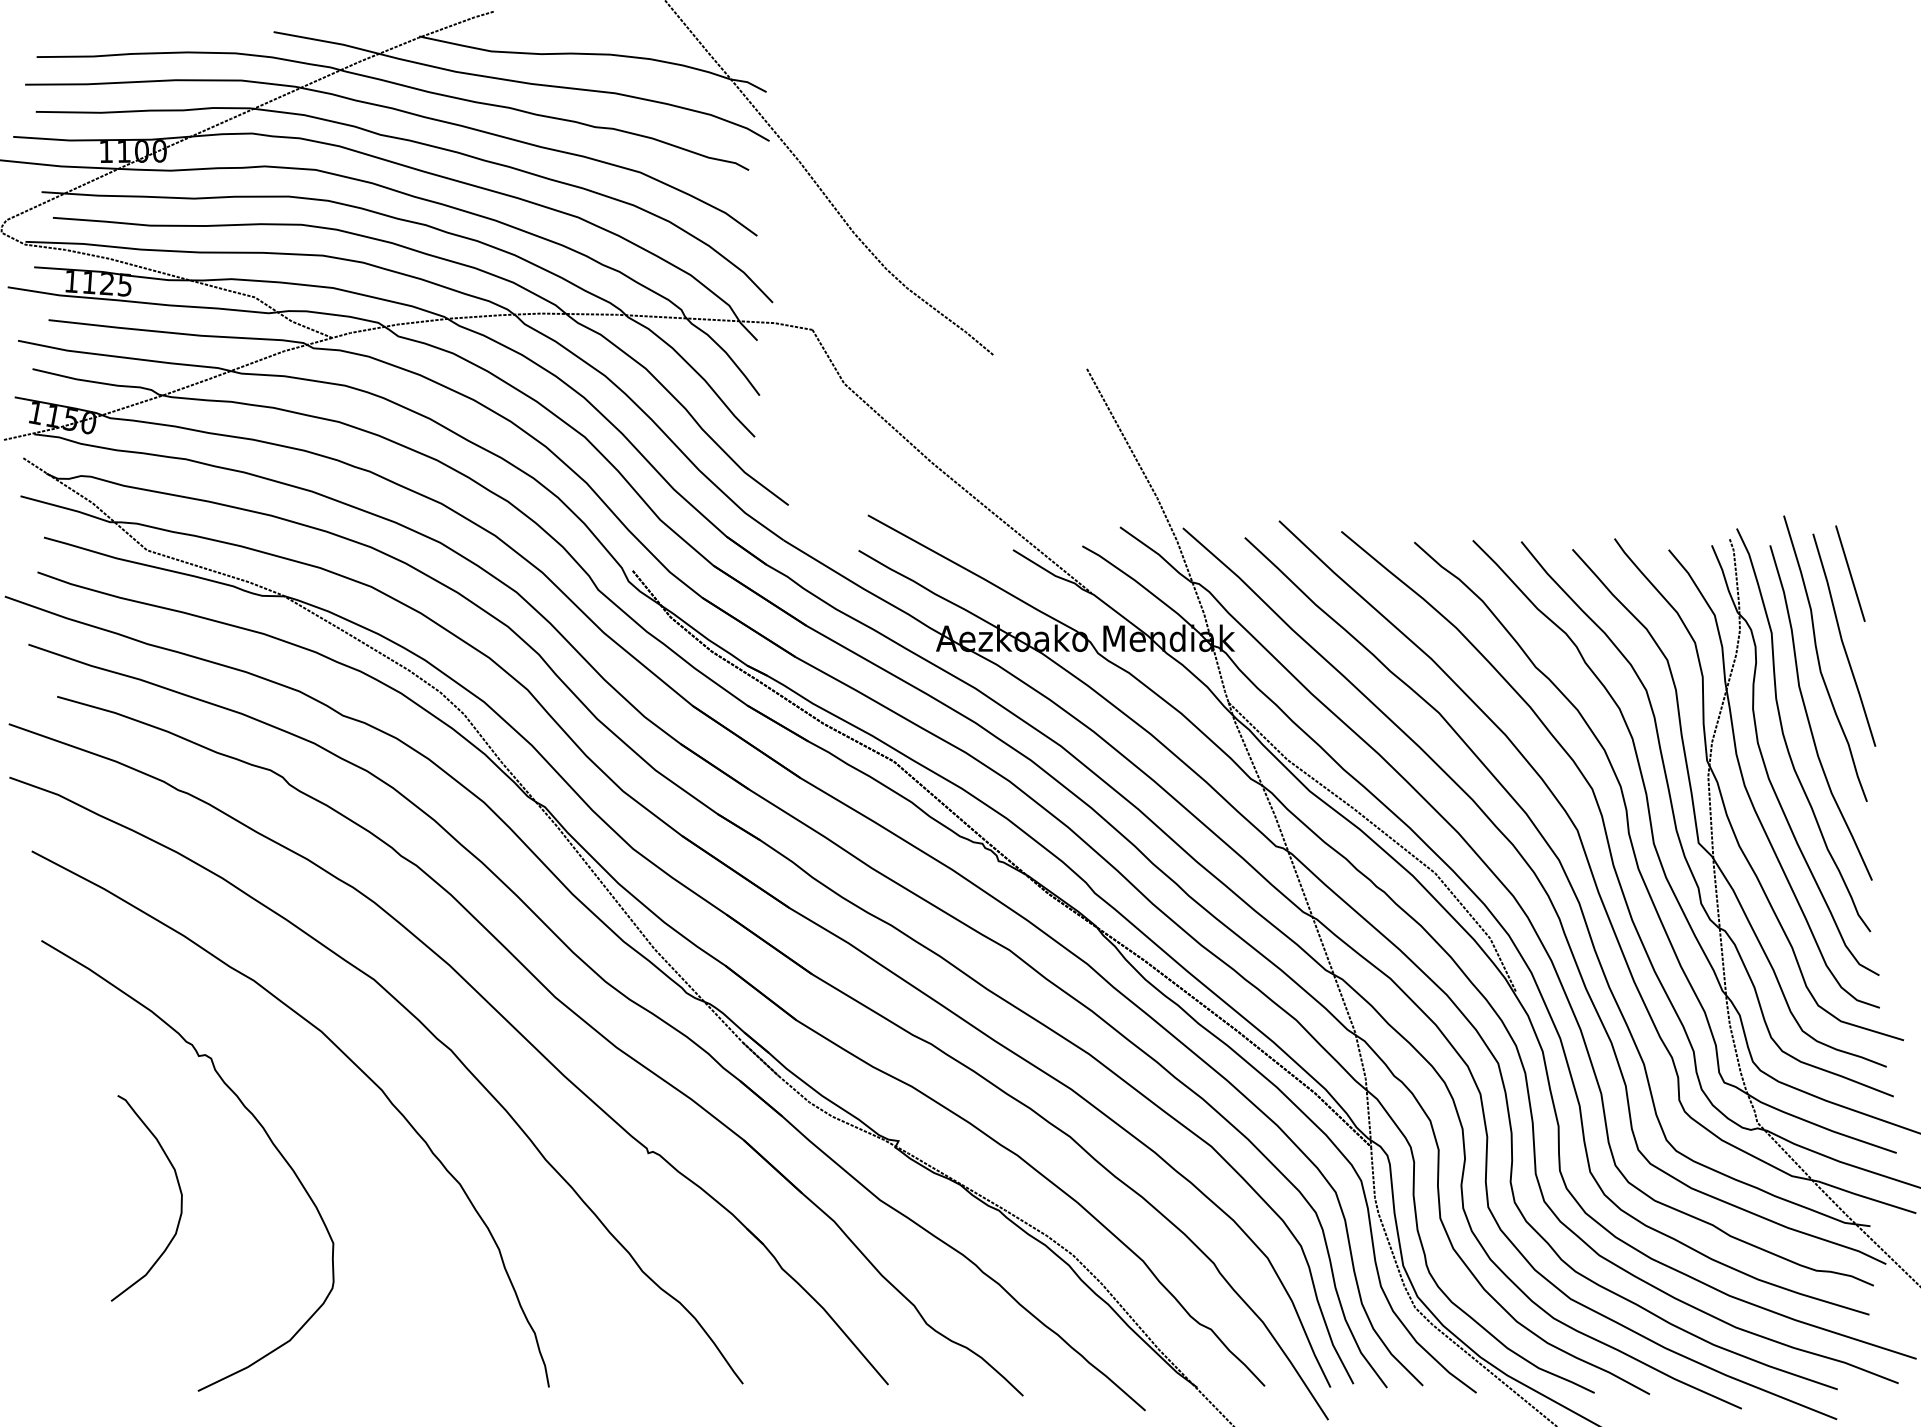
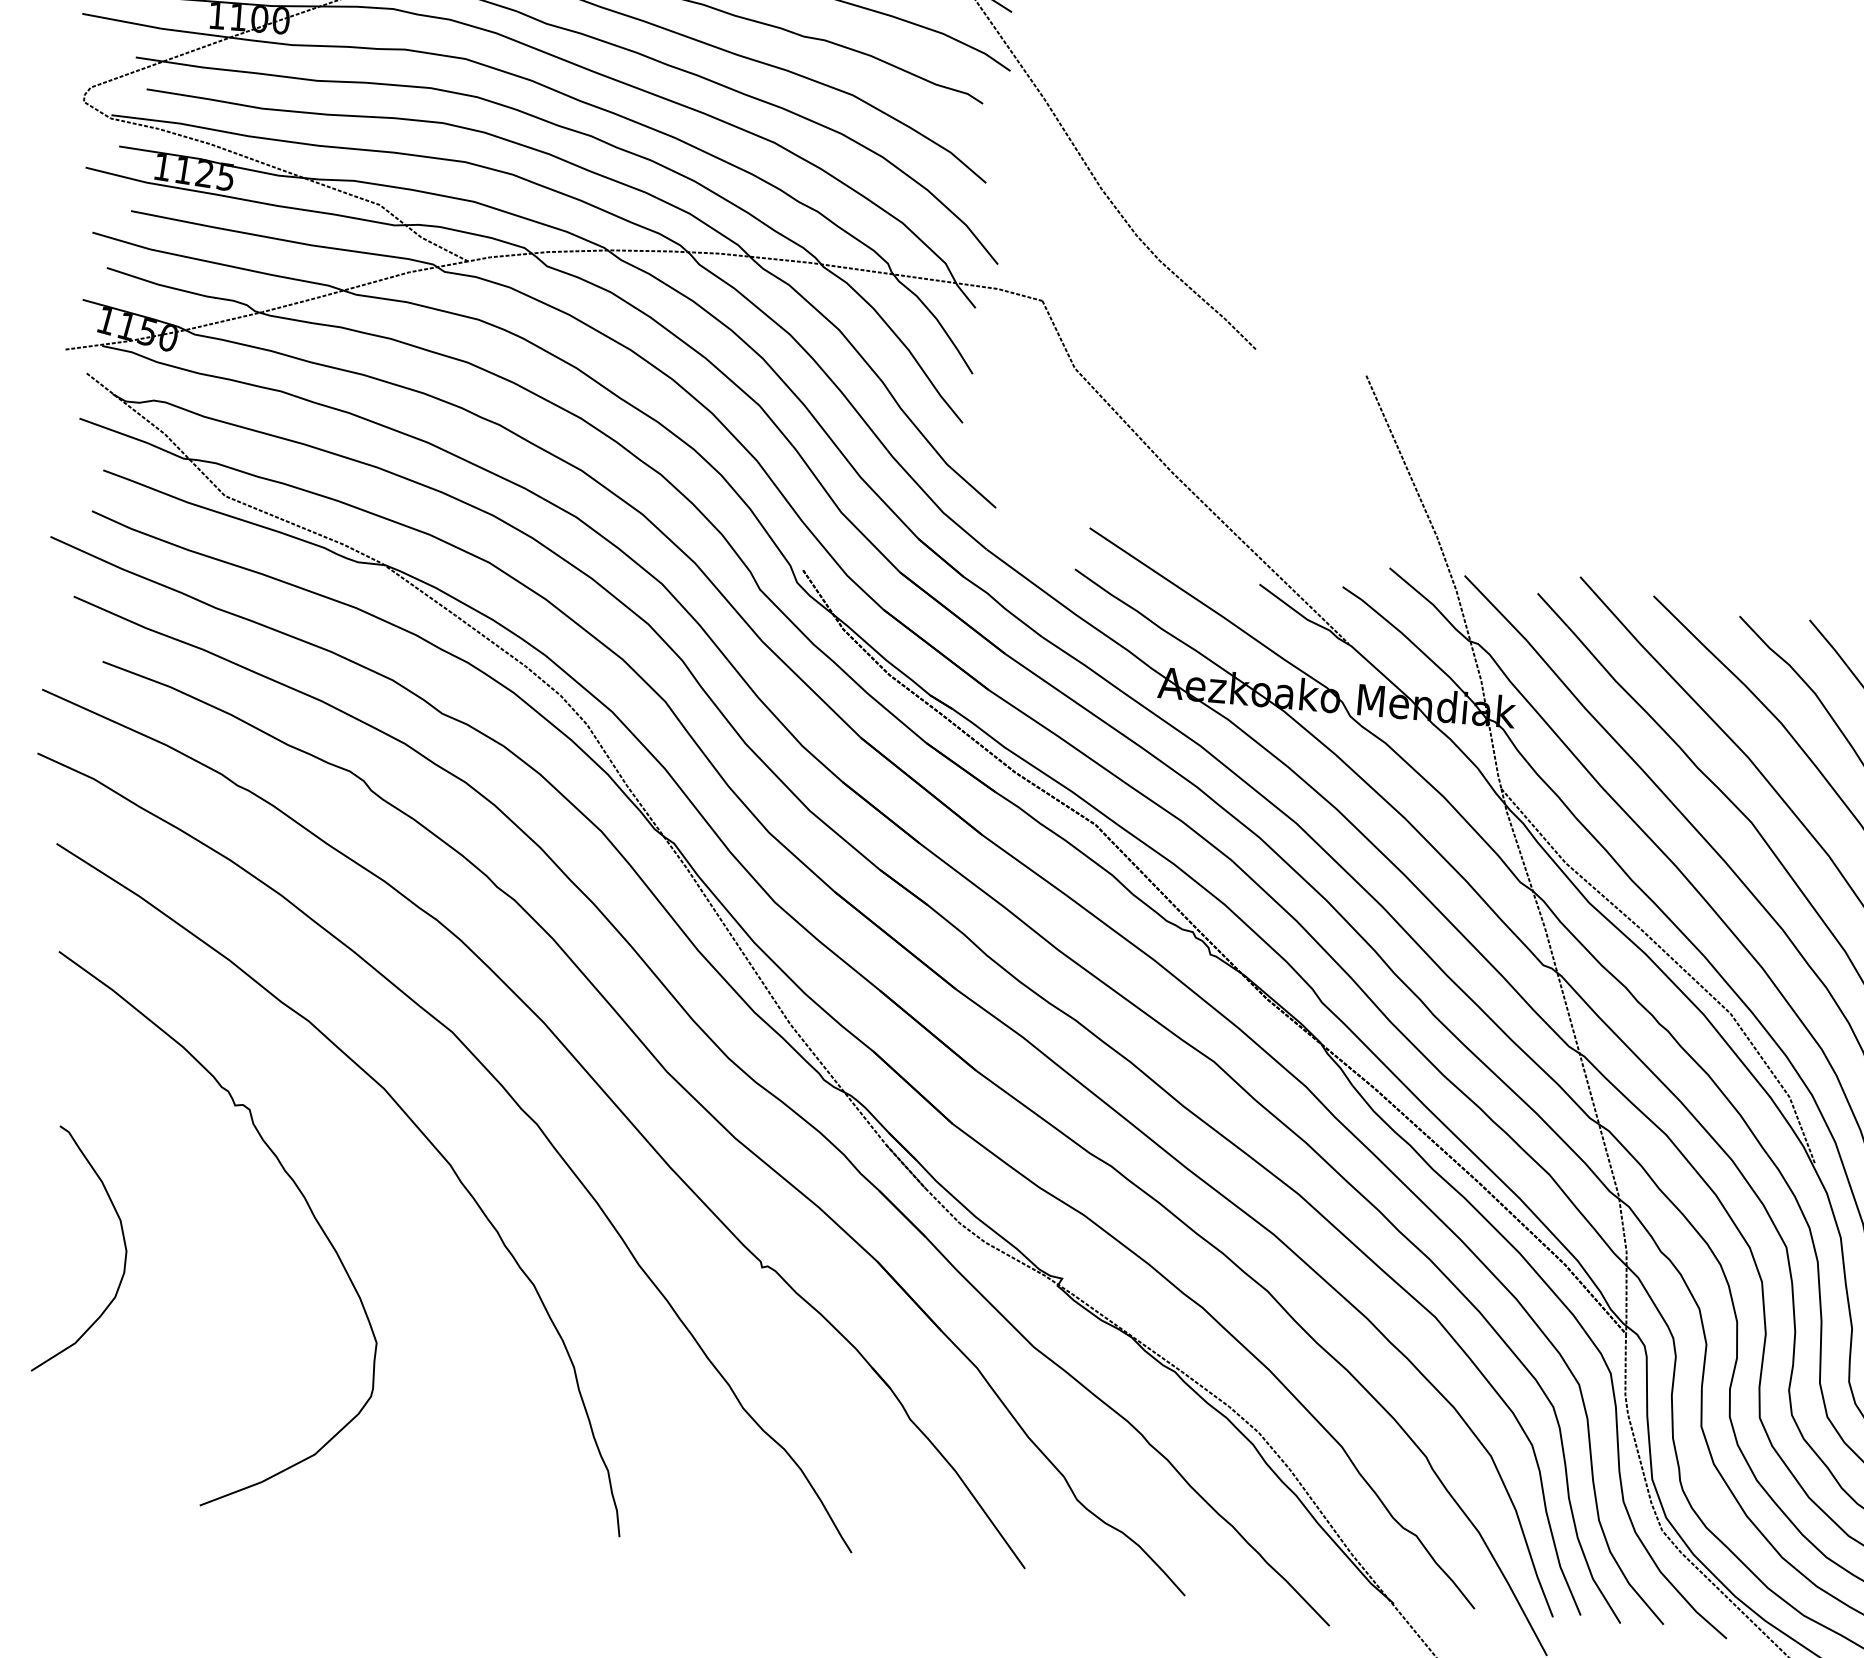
curve: (178, 1187) -> (123, 1241), moved

